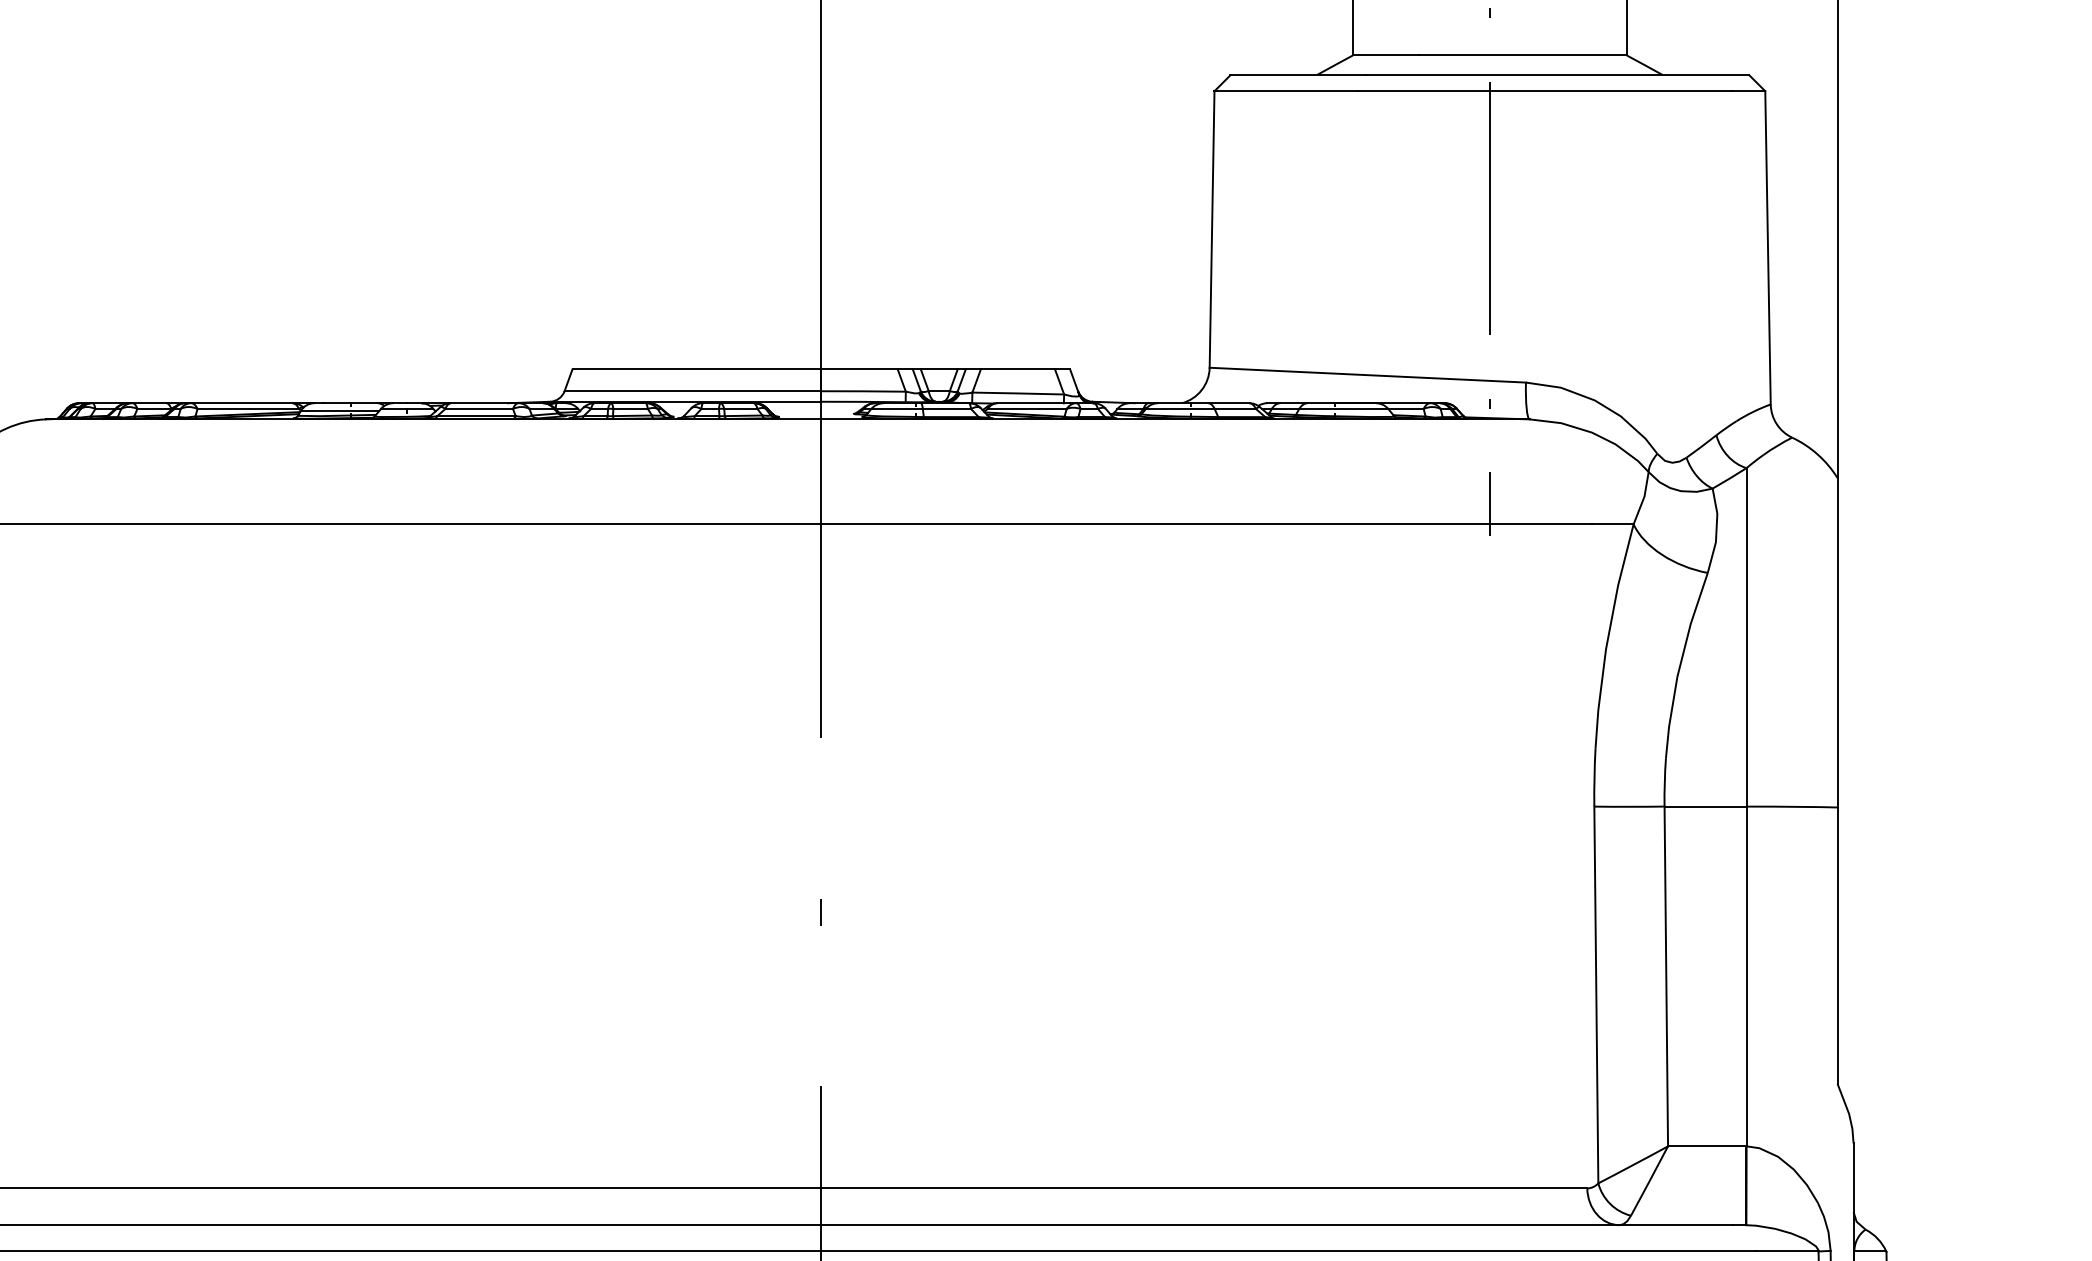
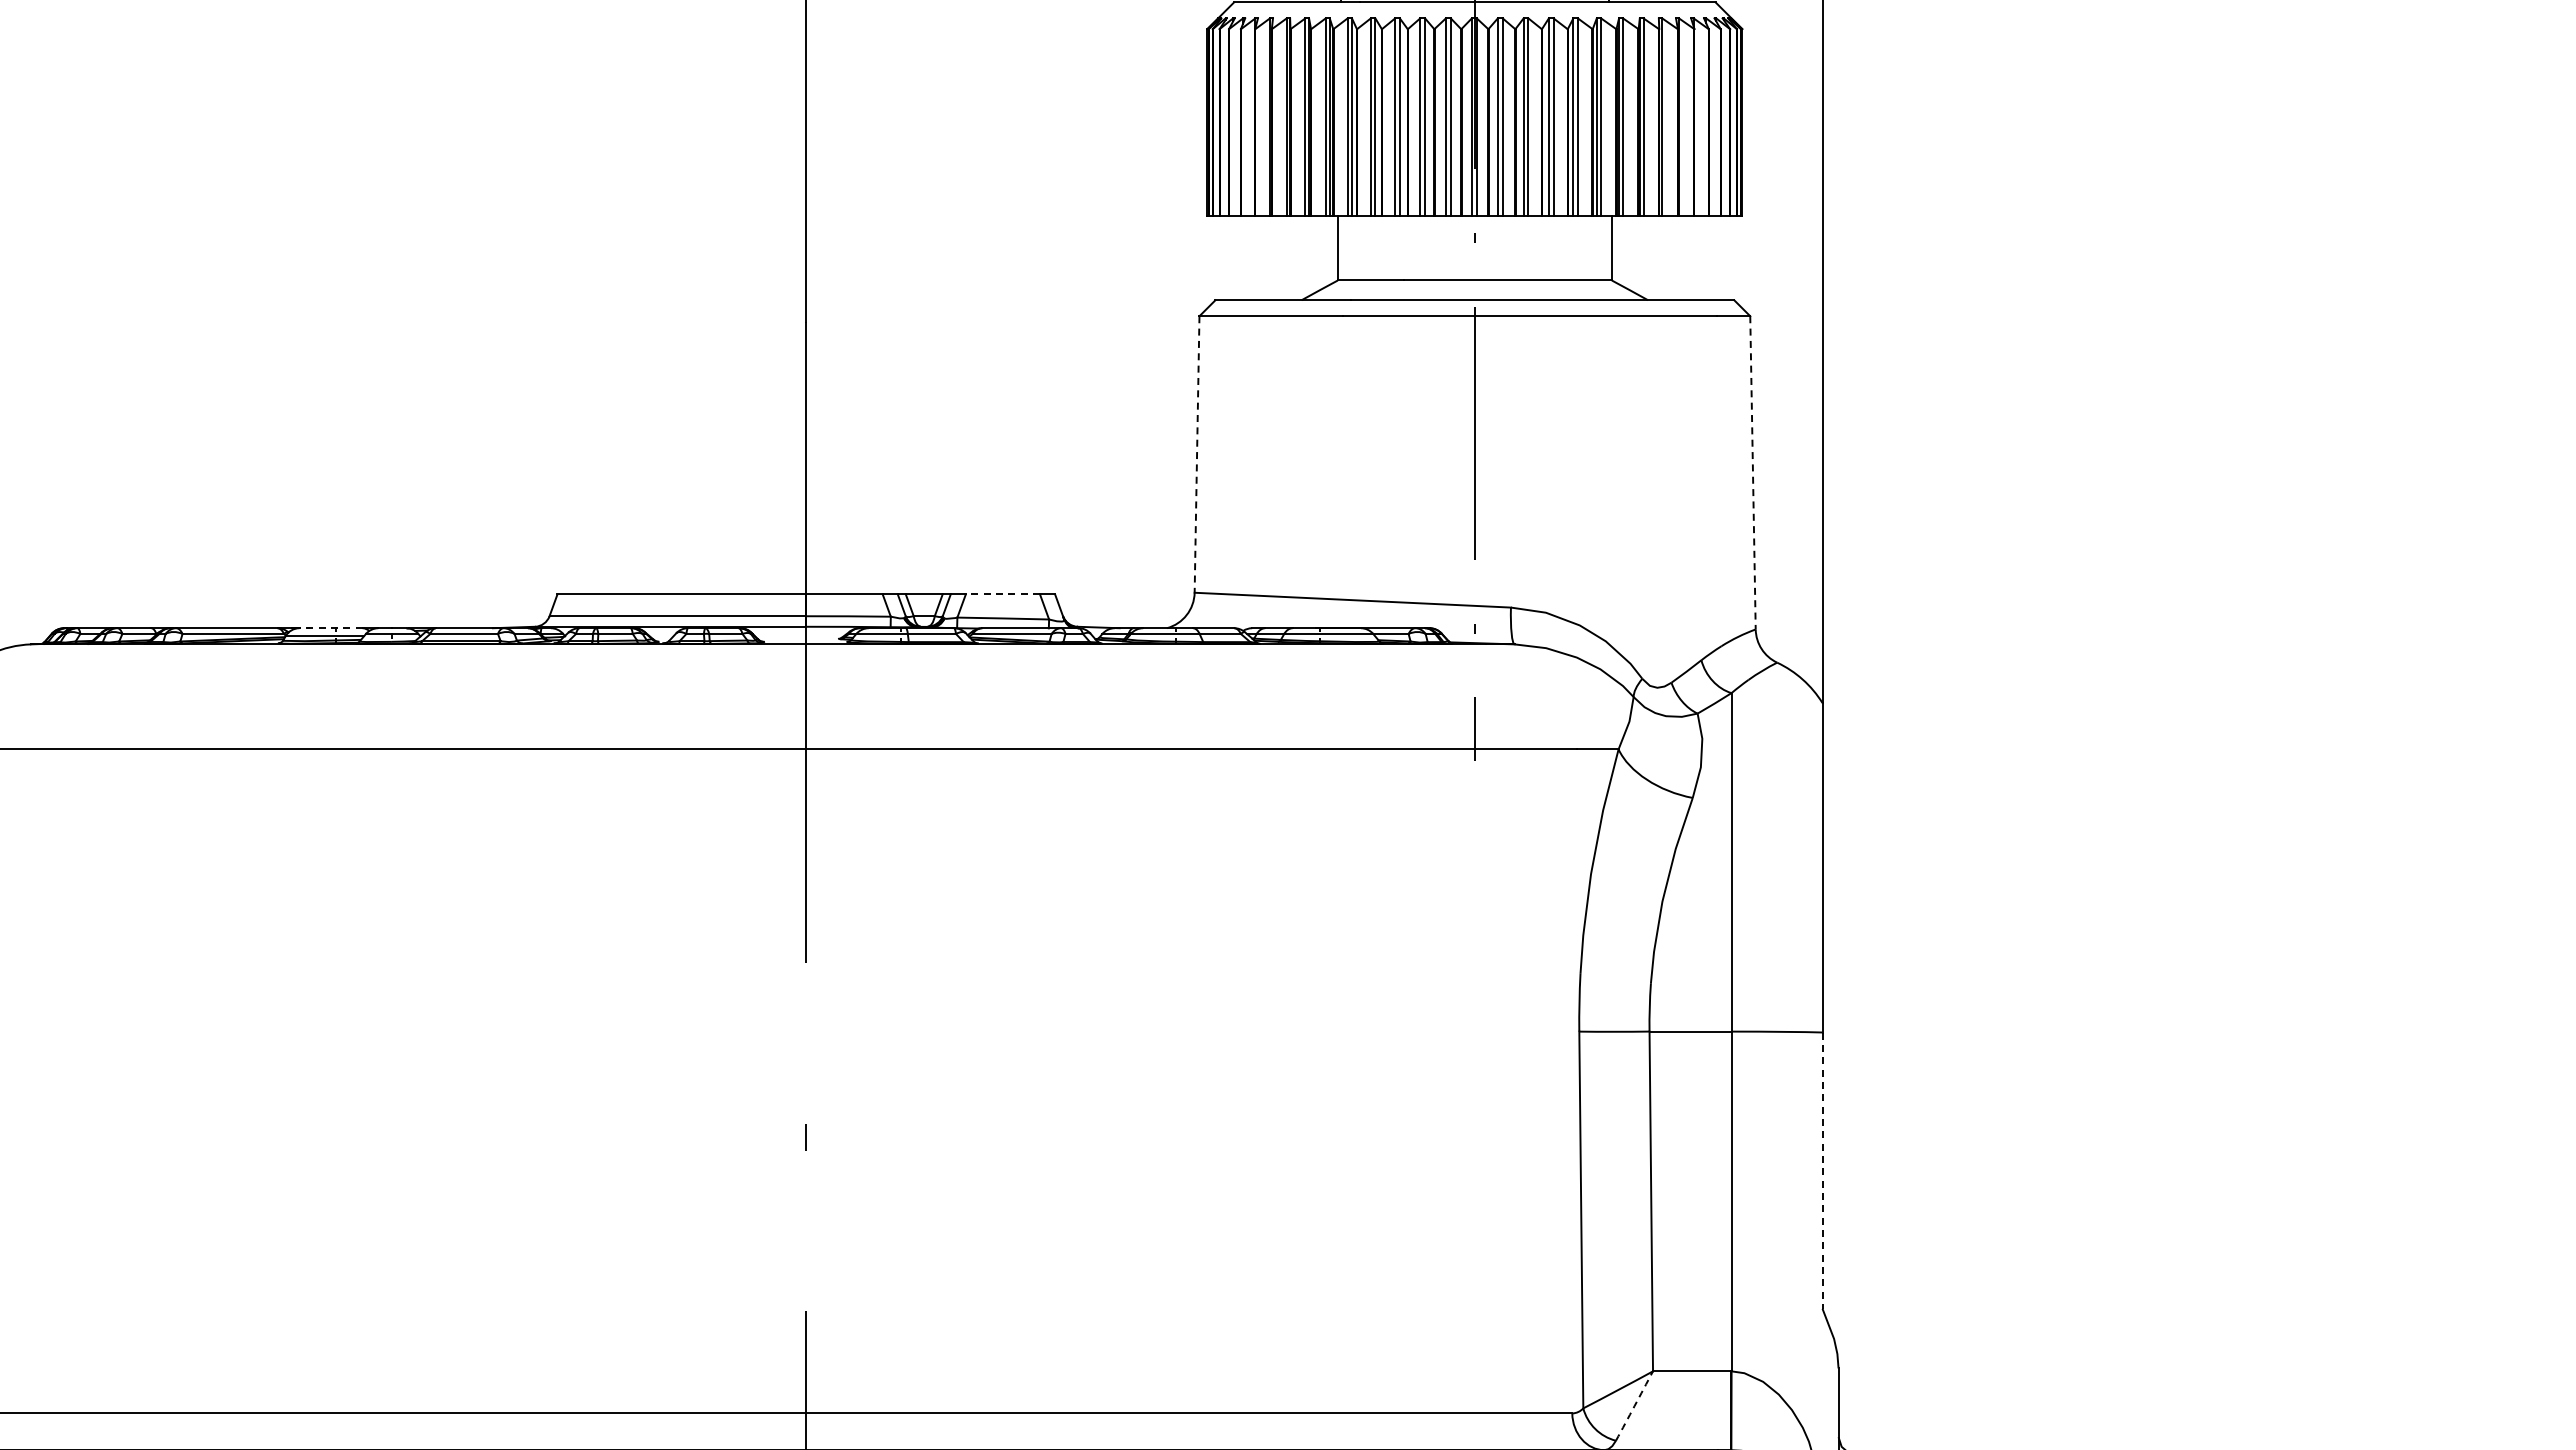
line: (1212, 230) -> (1197, 455), solid -> dashed
line: (1767, 247) -> (1752, 472), solid -> dashed
line: (1017, 369) -> (1002, 594), solid -> dashed
line: (346, 403) -> (331, 628), solid -> dashed
line: (1837, 946) -> (1822, 1171), solid -> dashed
arc: (1649, 1181) -> (1634, 1406), solid -> dashed

